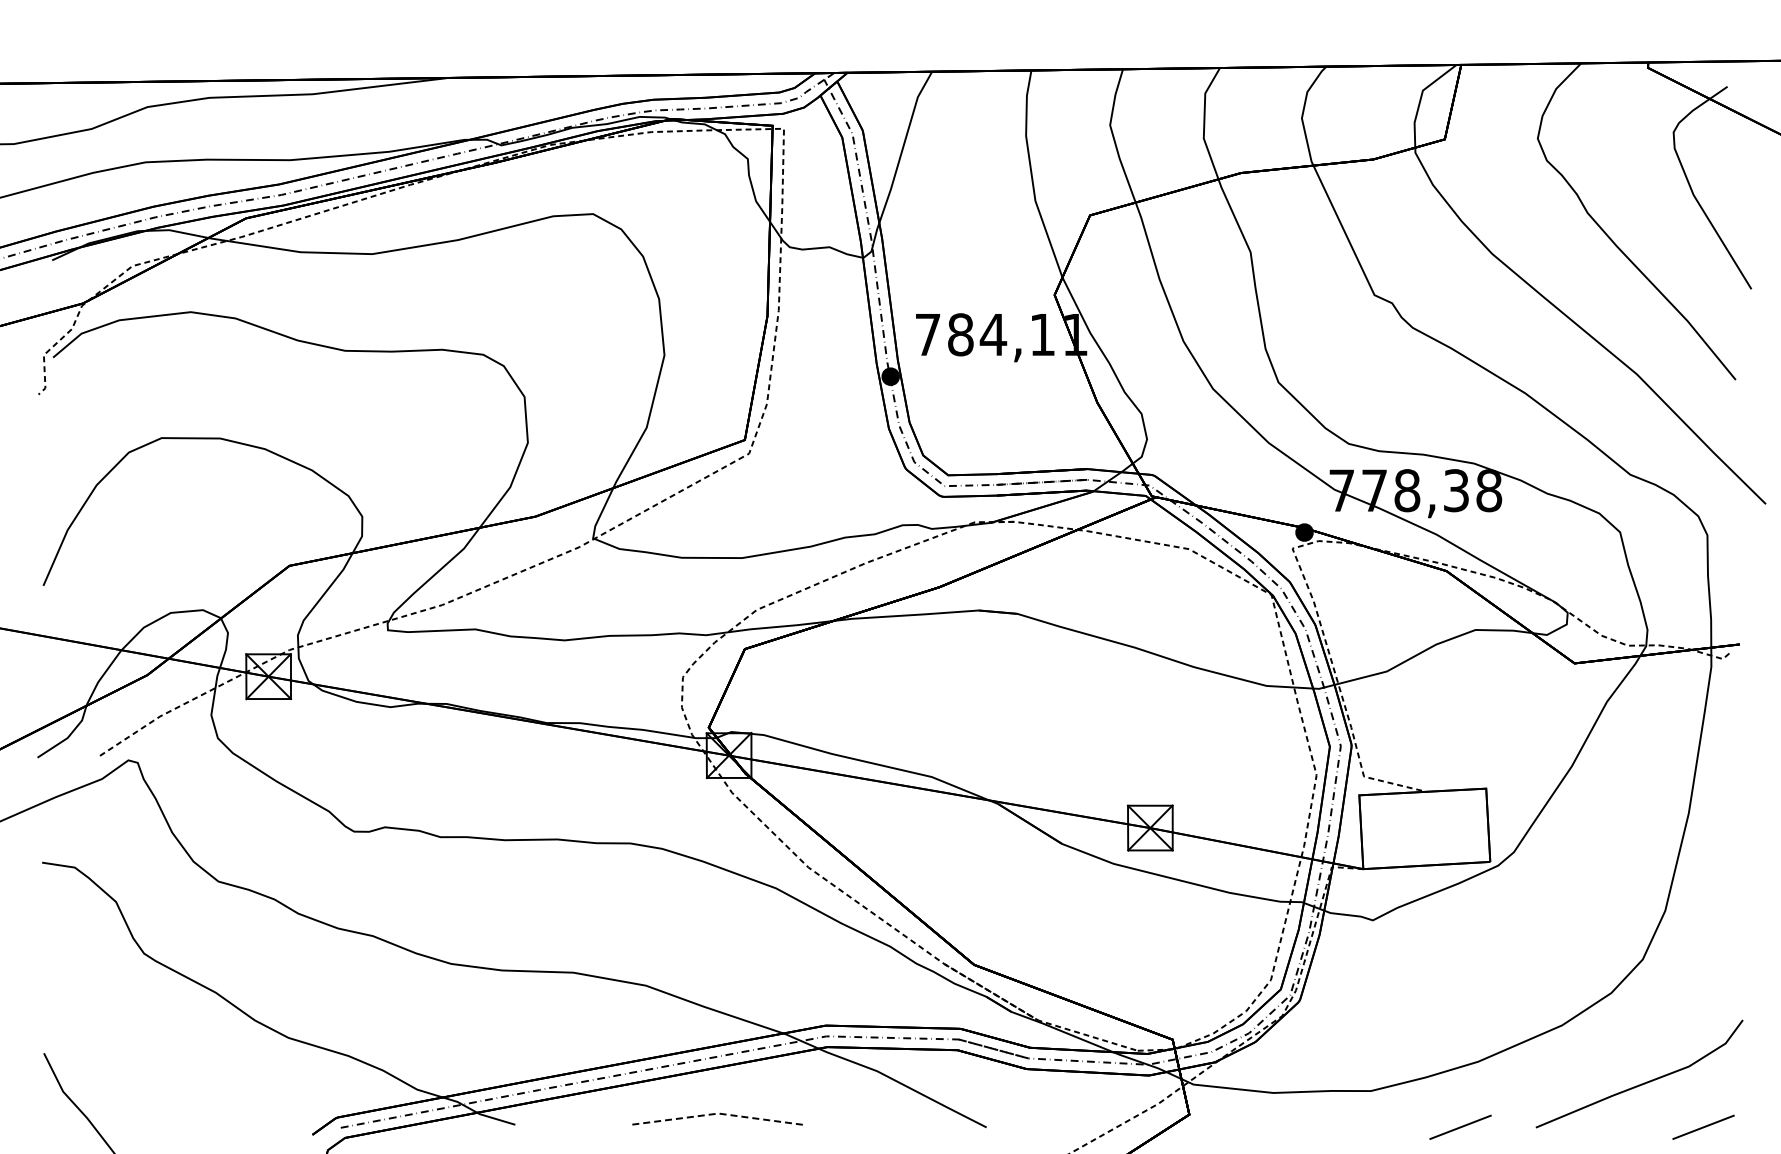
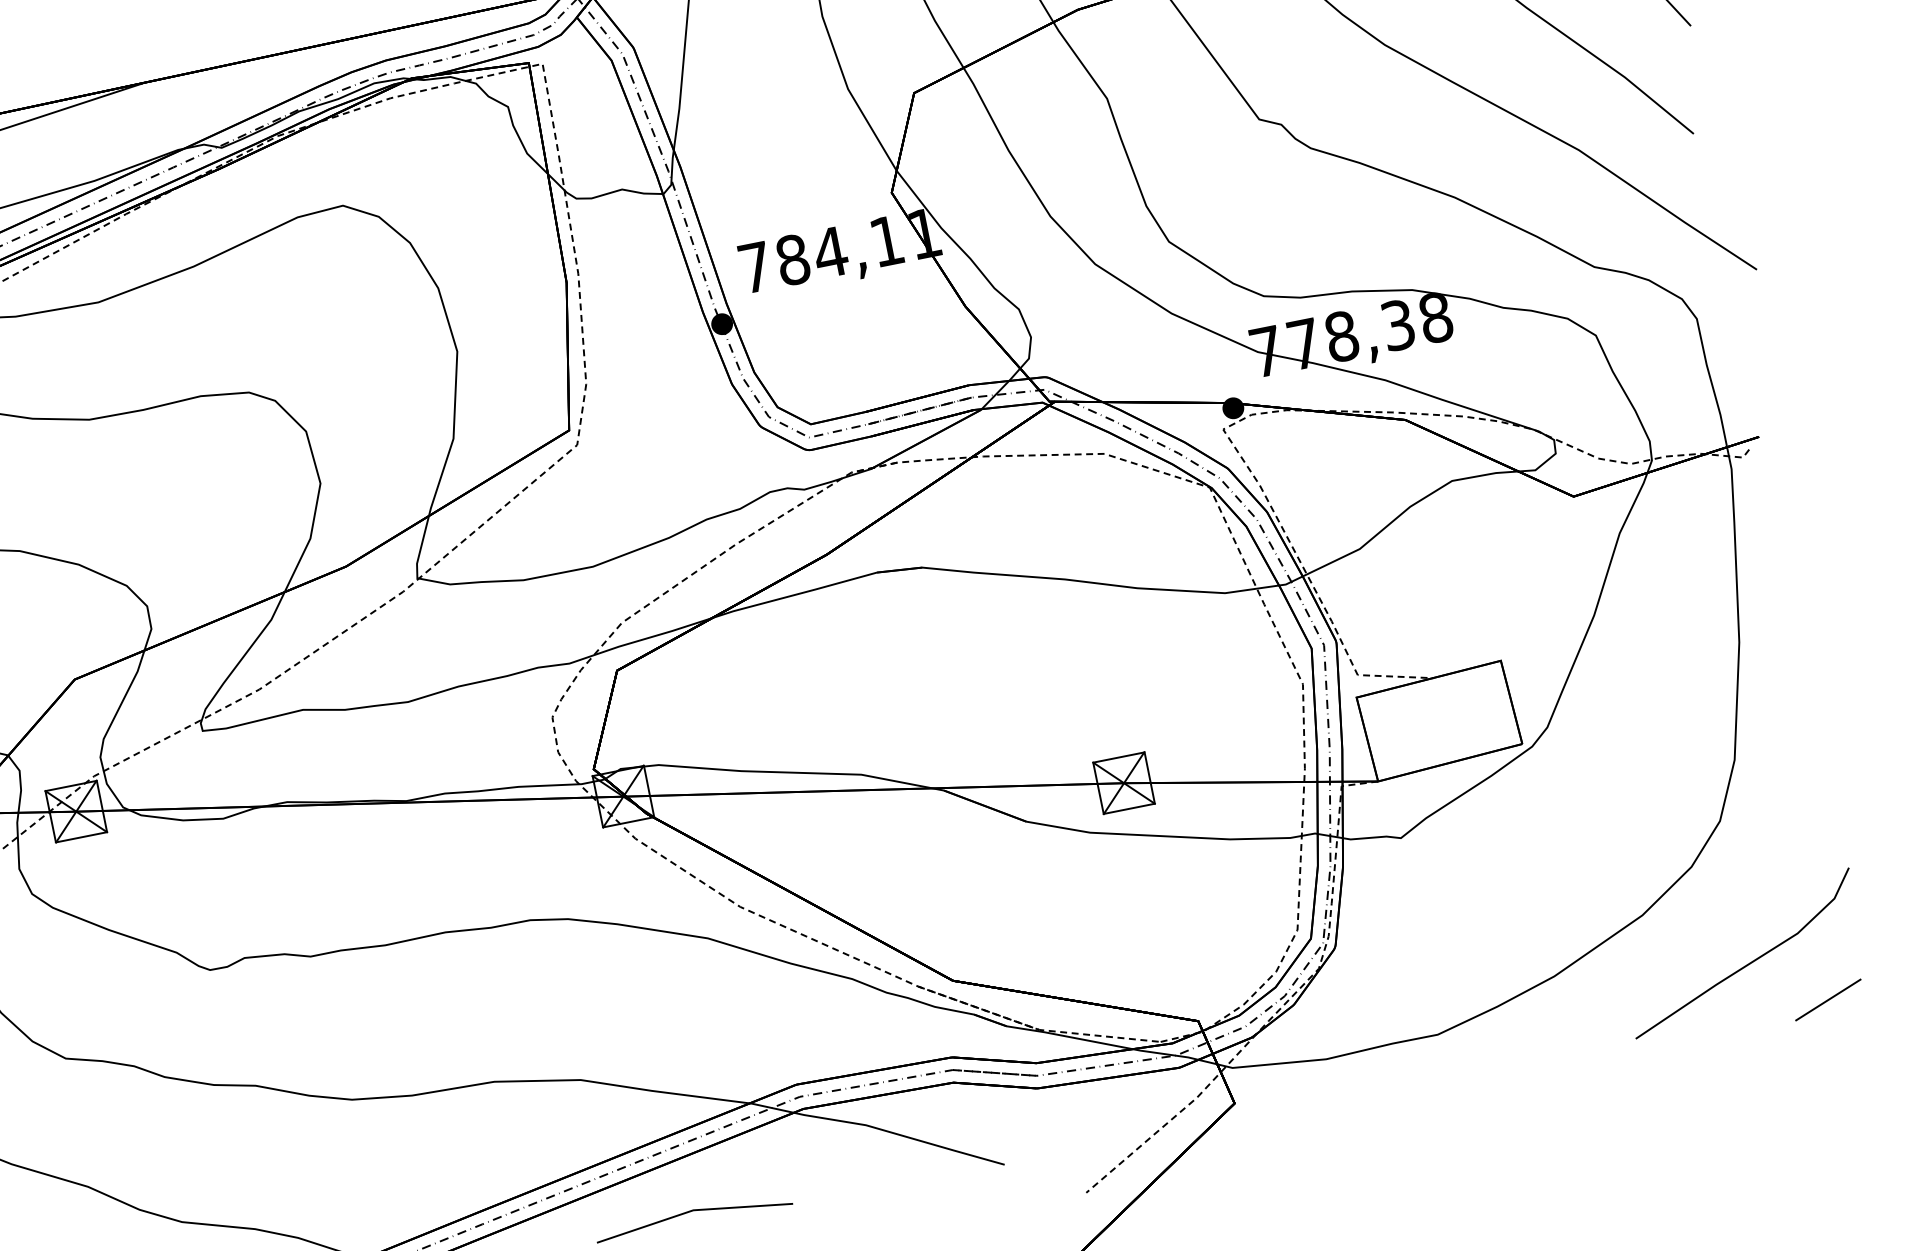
line: (718, 1113) -> (693, 1210), dashed -> solid
line: (1460, 1126) -> (1548, 1054), removed

